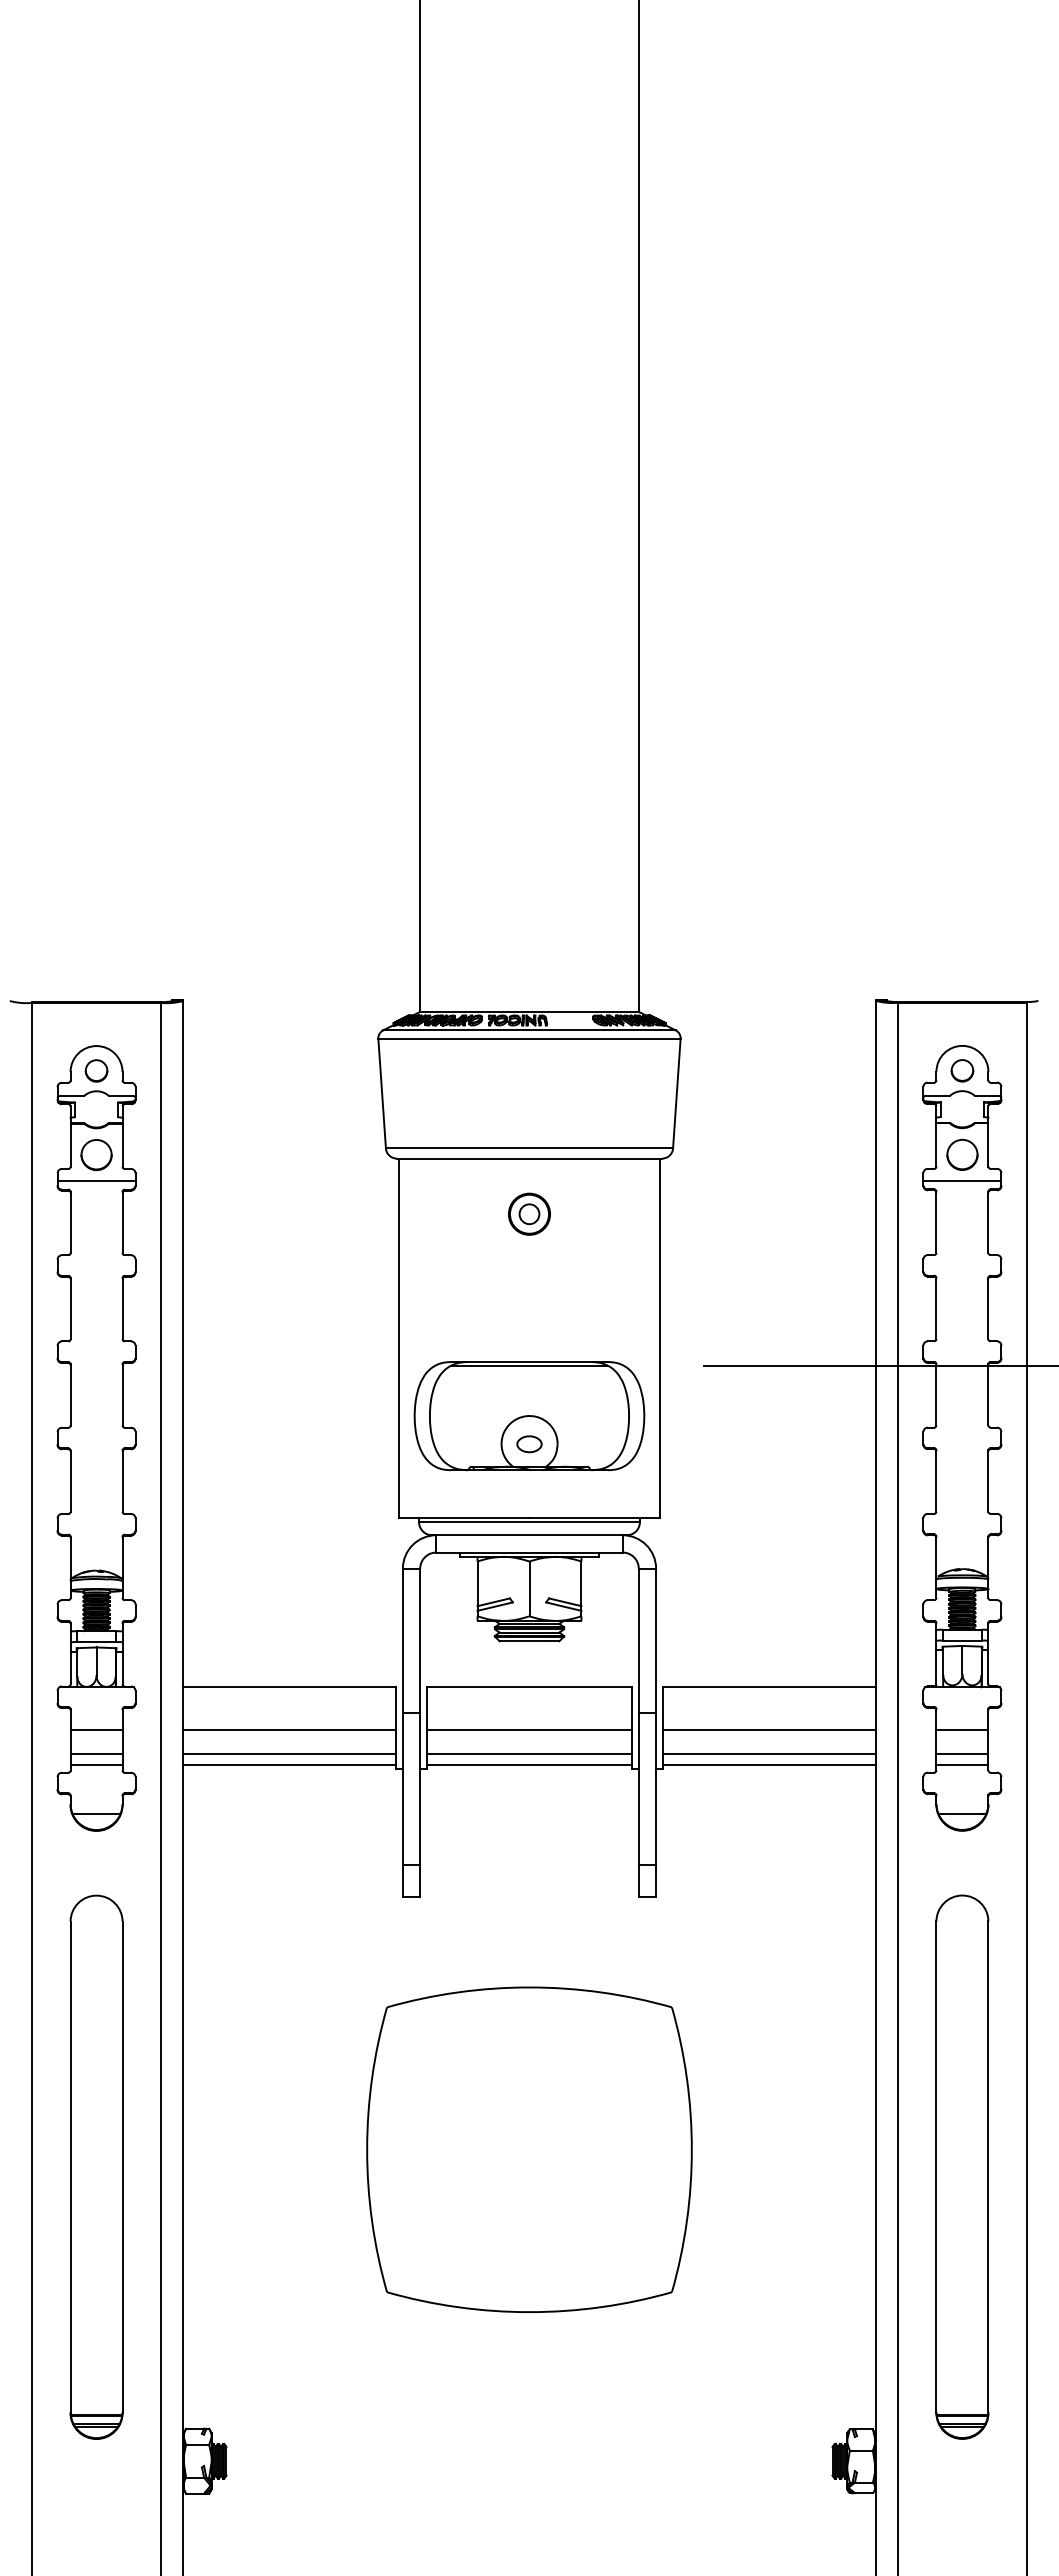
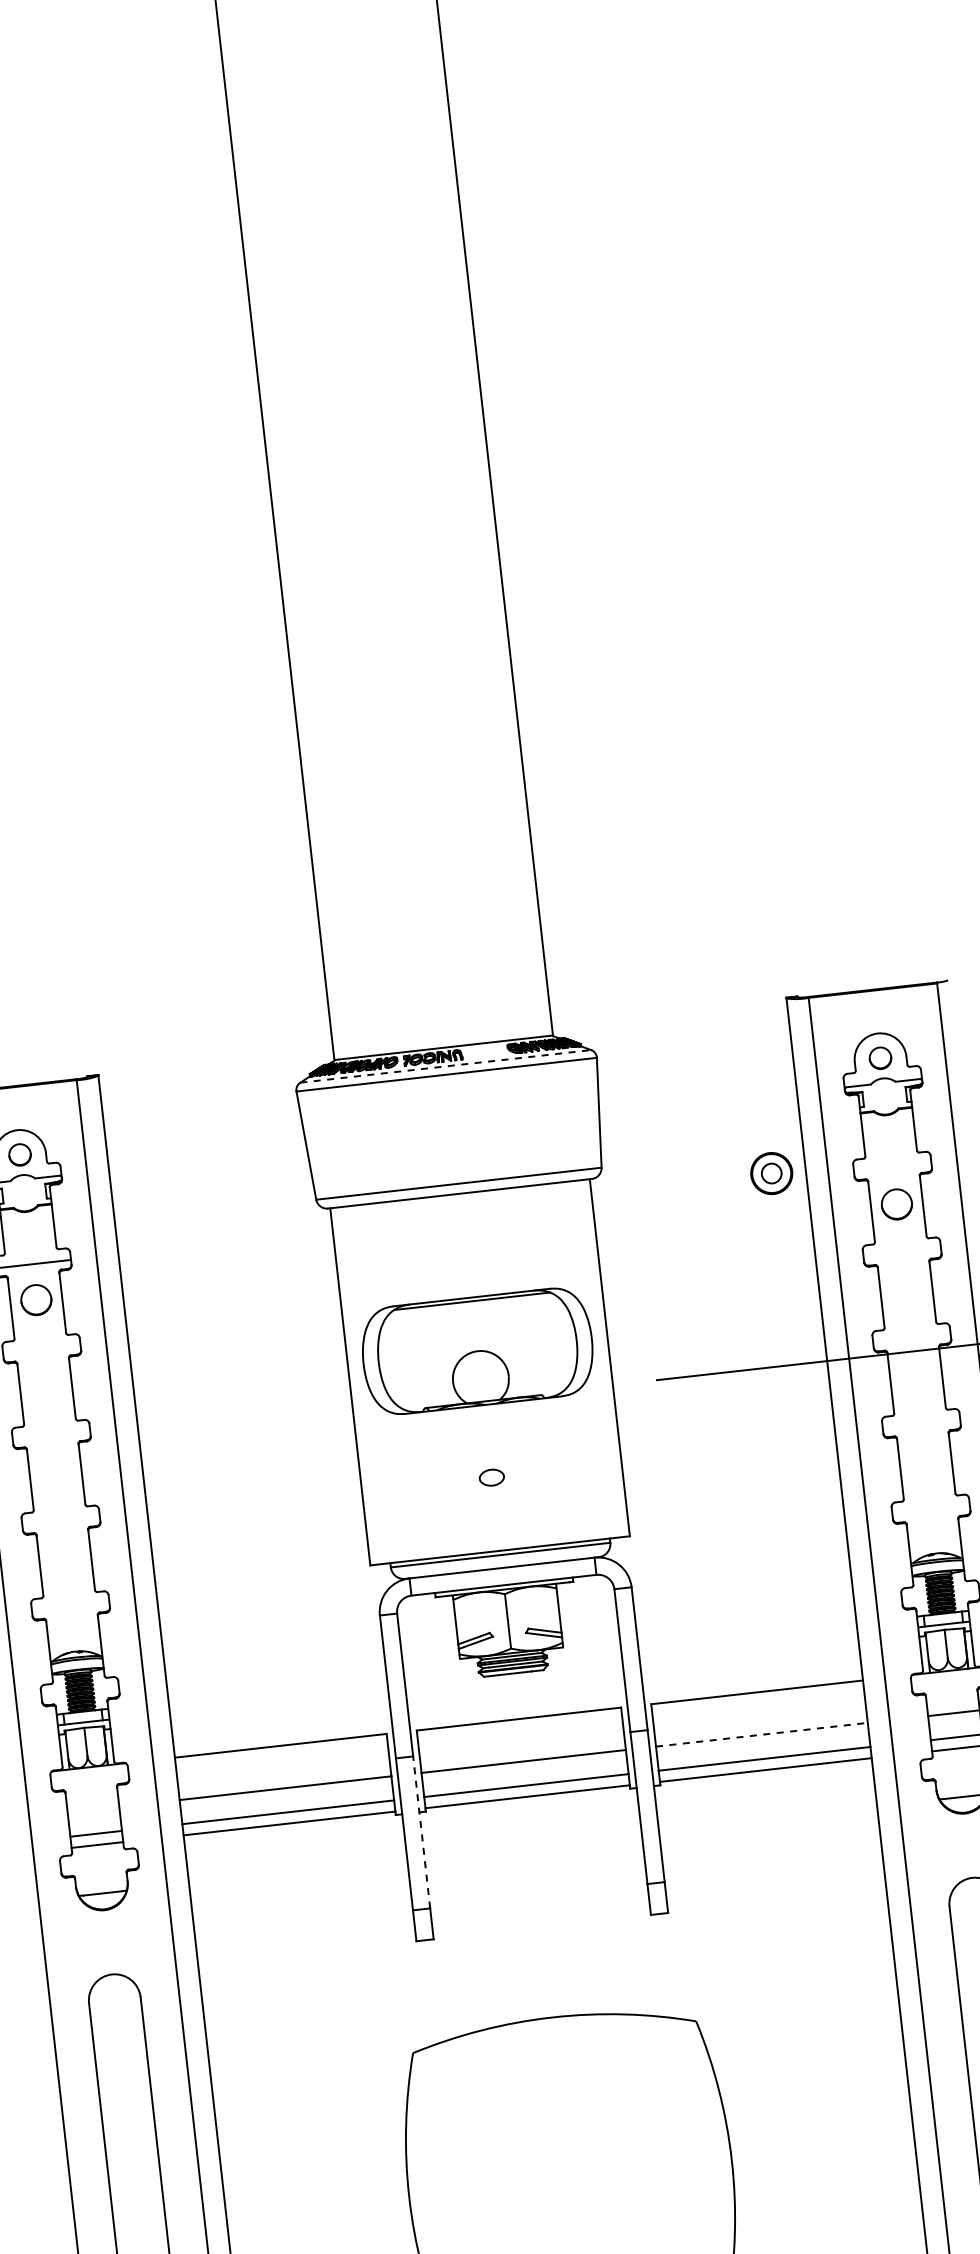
line: (529, 1030) -> (445, 1066), solid -> dashed
circle: (962, 1154) -> (896, 1204), moved
circle: (96, 1155) -> (36, 1300), moved
line: (962, 1180) -> (892, 1167), removed
part: (529, 1213) -> (771, 1172), moved
part: (529, 1416) -> (477, 1351), moved
line: (96, 1729) -> (93, 1809), removed
line: (769, 1729) -> (762, 1734), solid -> dashed
line: (420, 1788) -> (421, 1831), solid -> dashed

